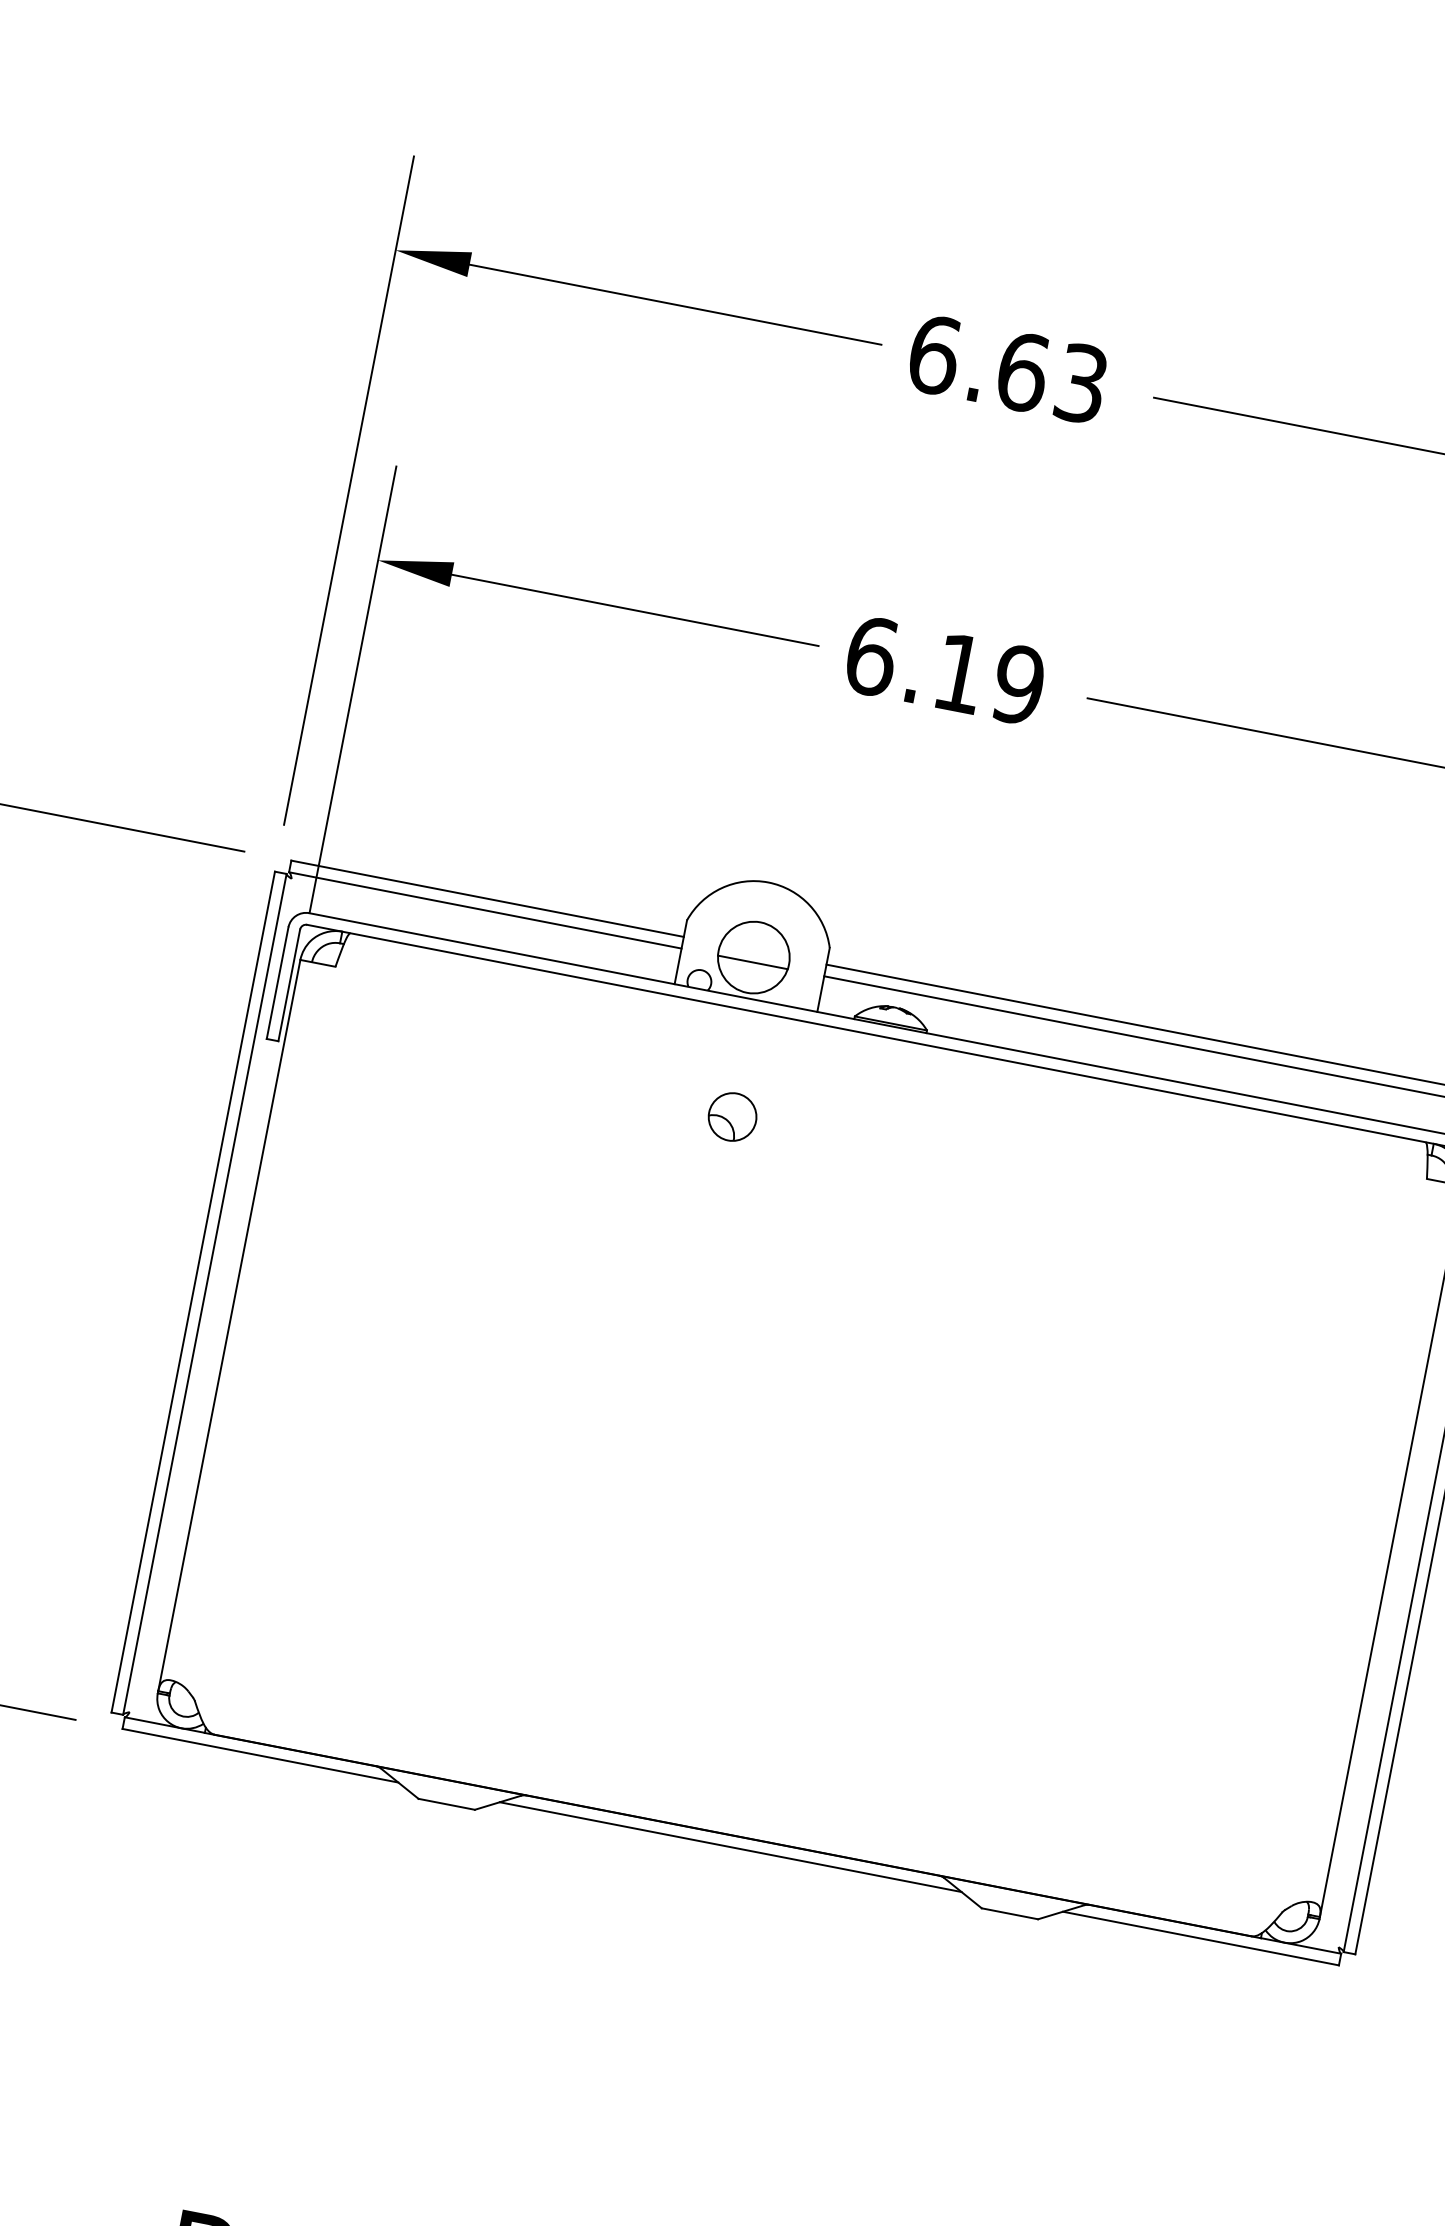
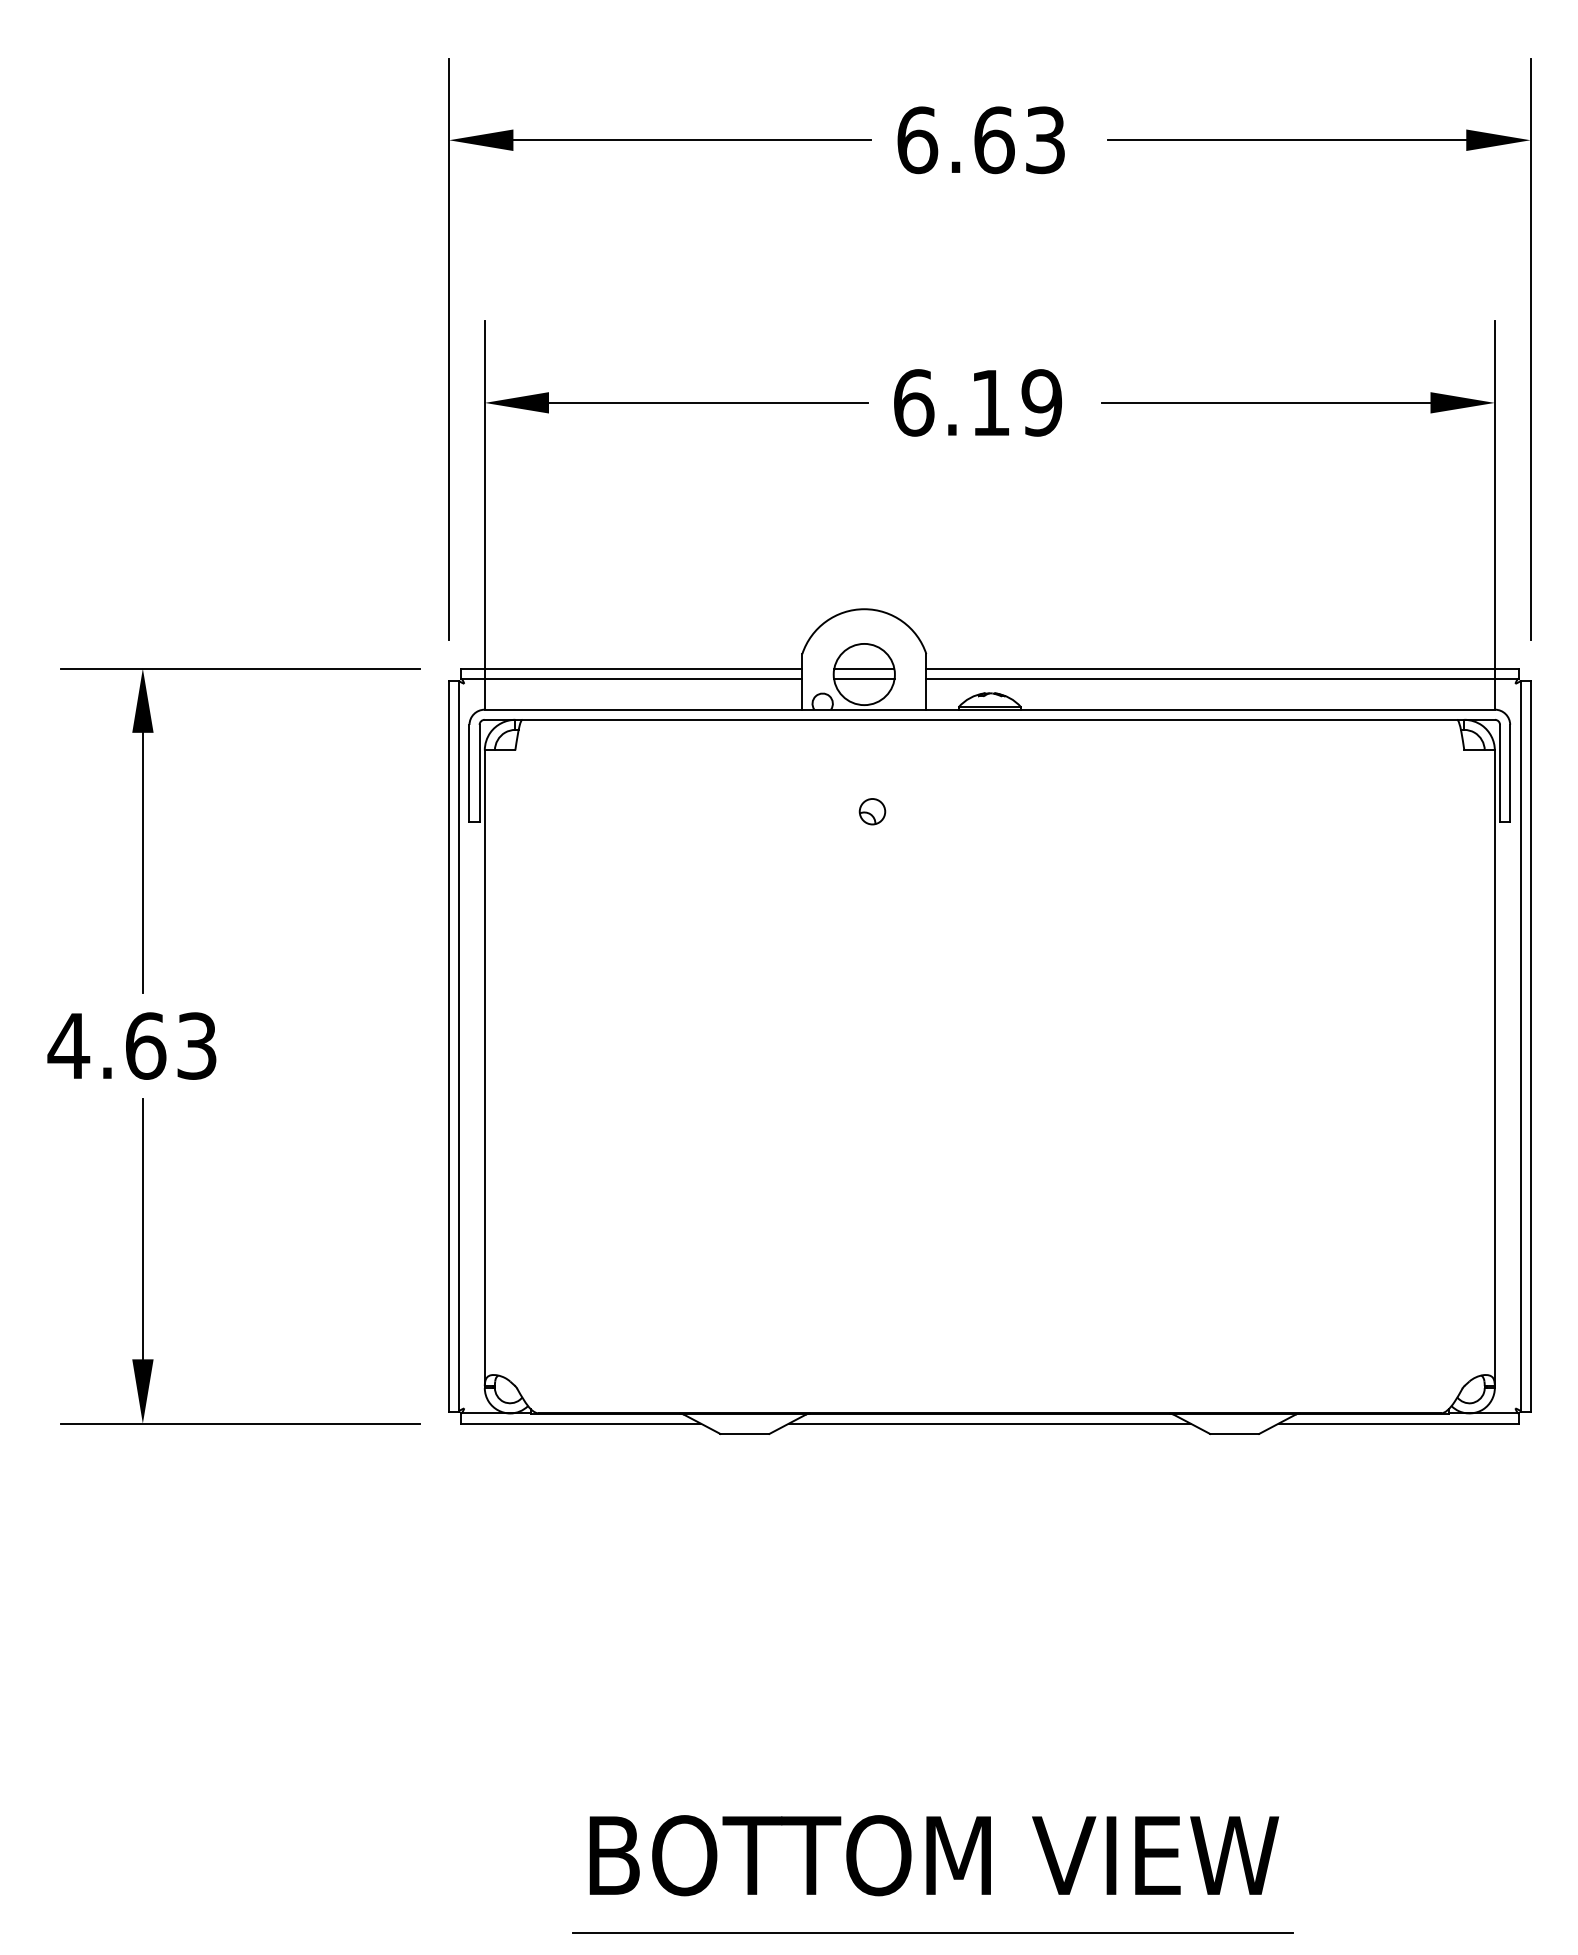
line: (755, 950) -> (864, 668), added
part: (732, 1116) -> (872, 811), size x0.62

